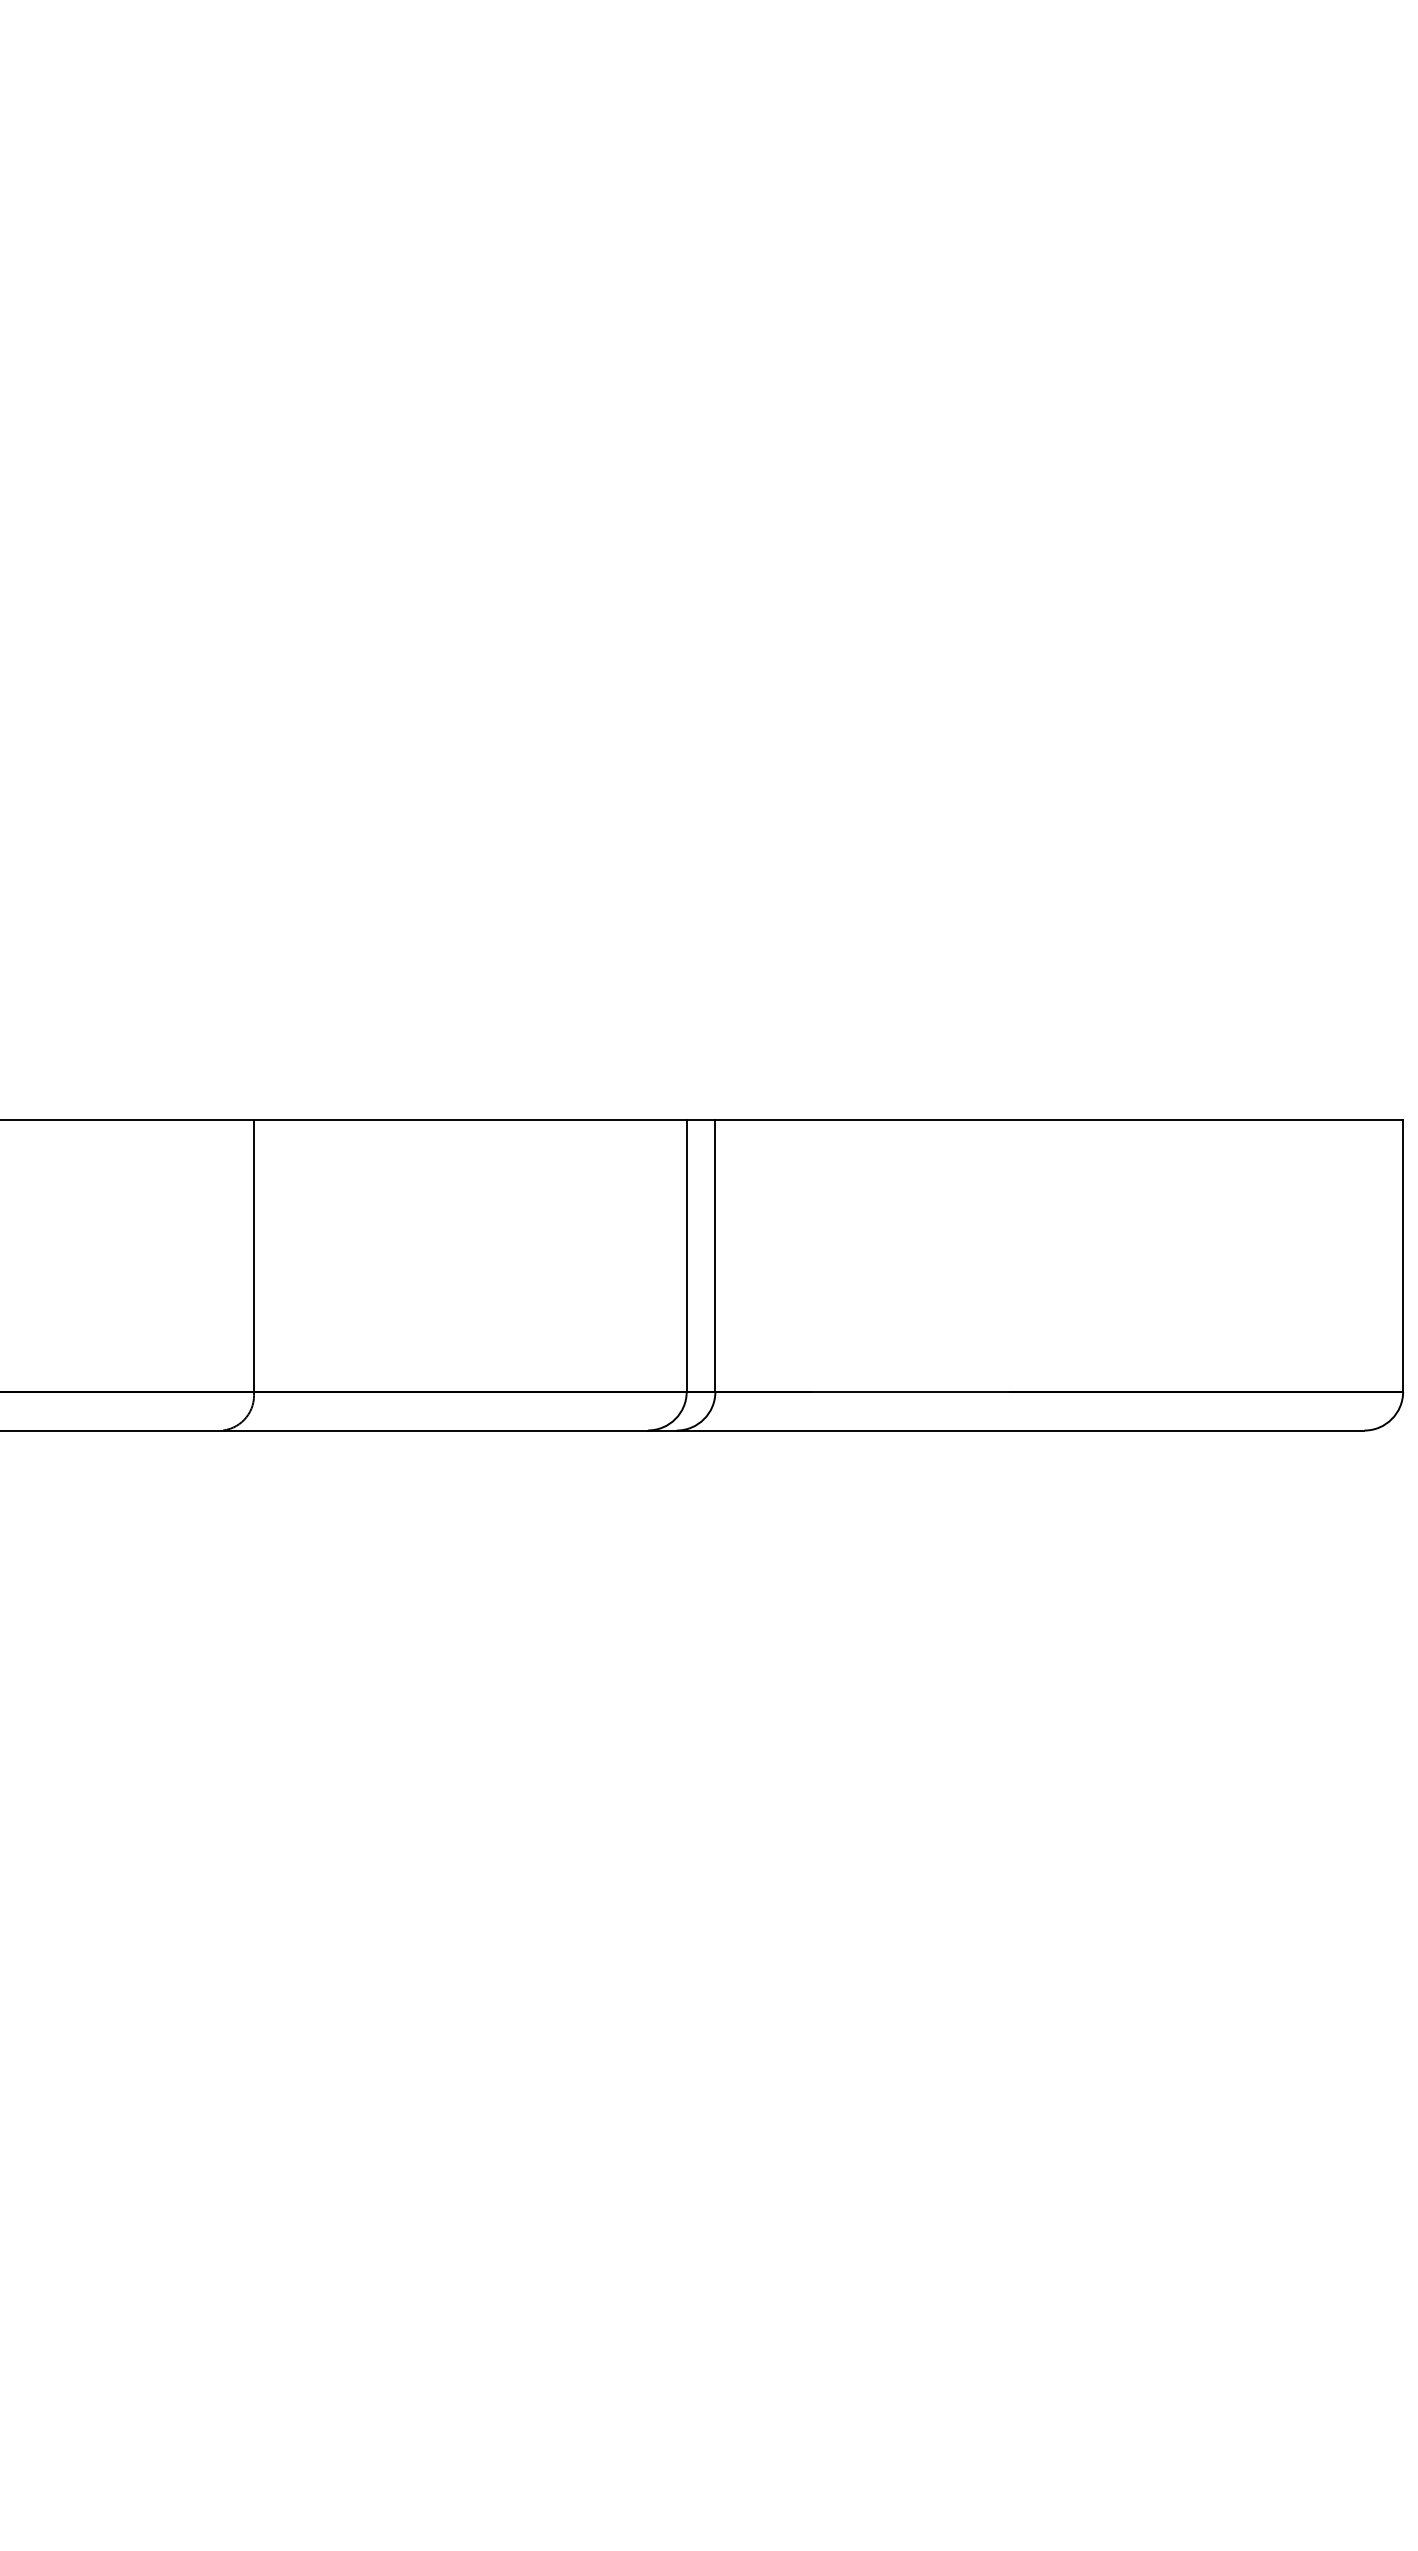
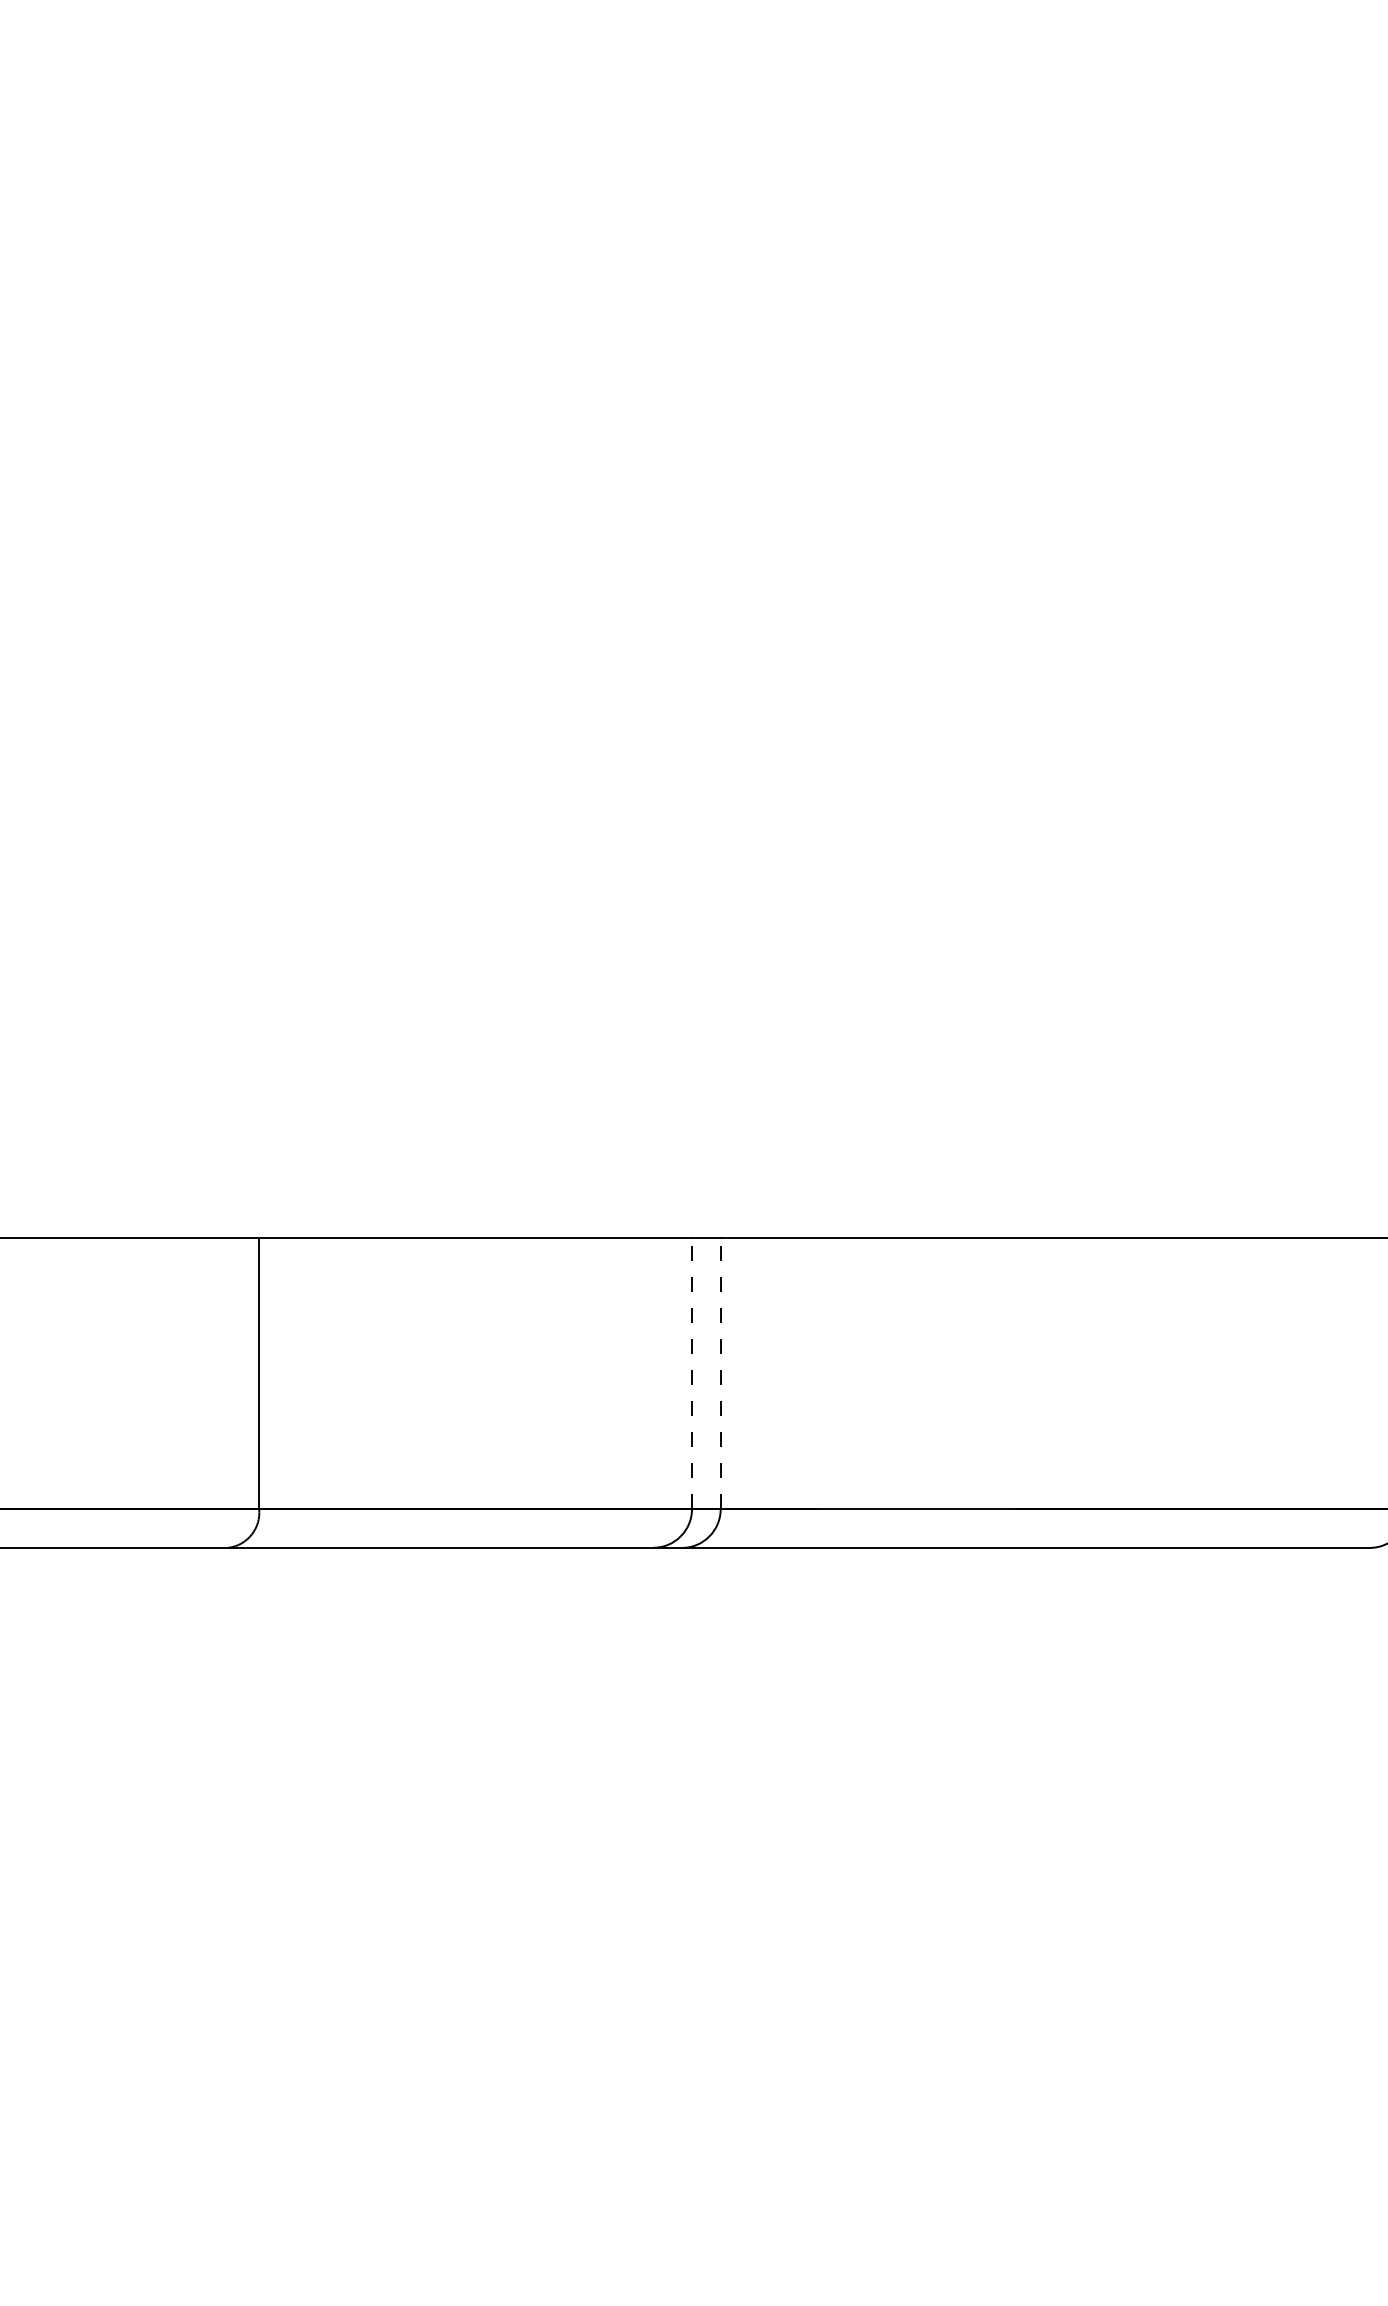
line: (686, 1256) -> (691, 1373), solid -> dashed
line: (715, 1256) -> (720, 1373), solid -> dashed

